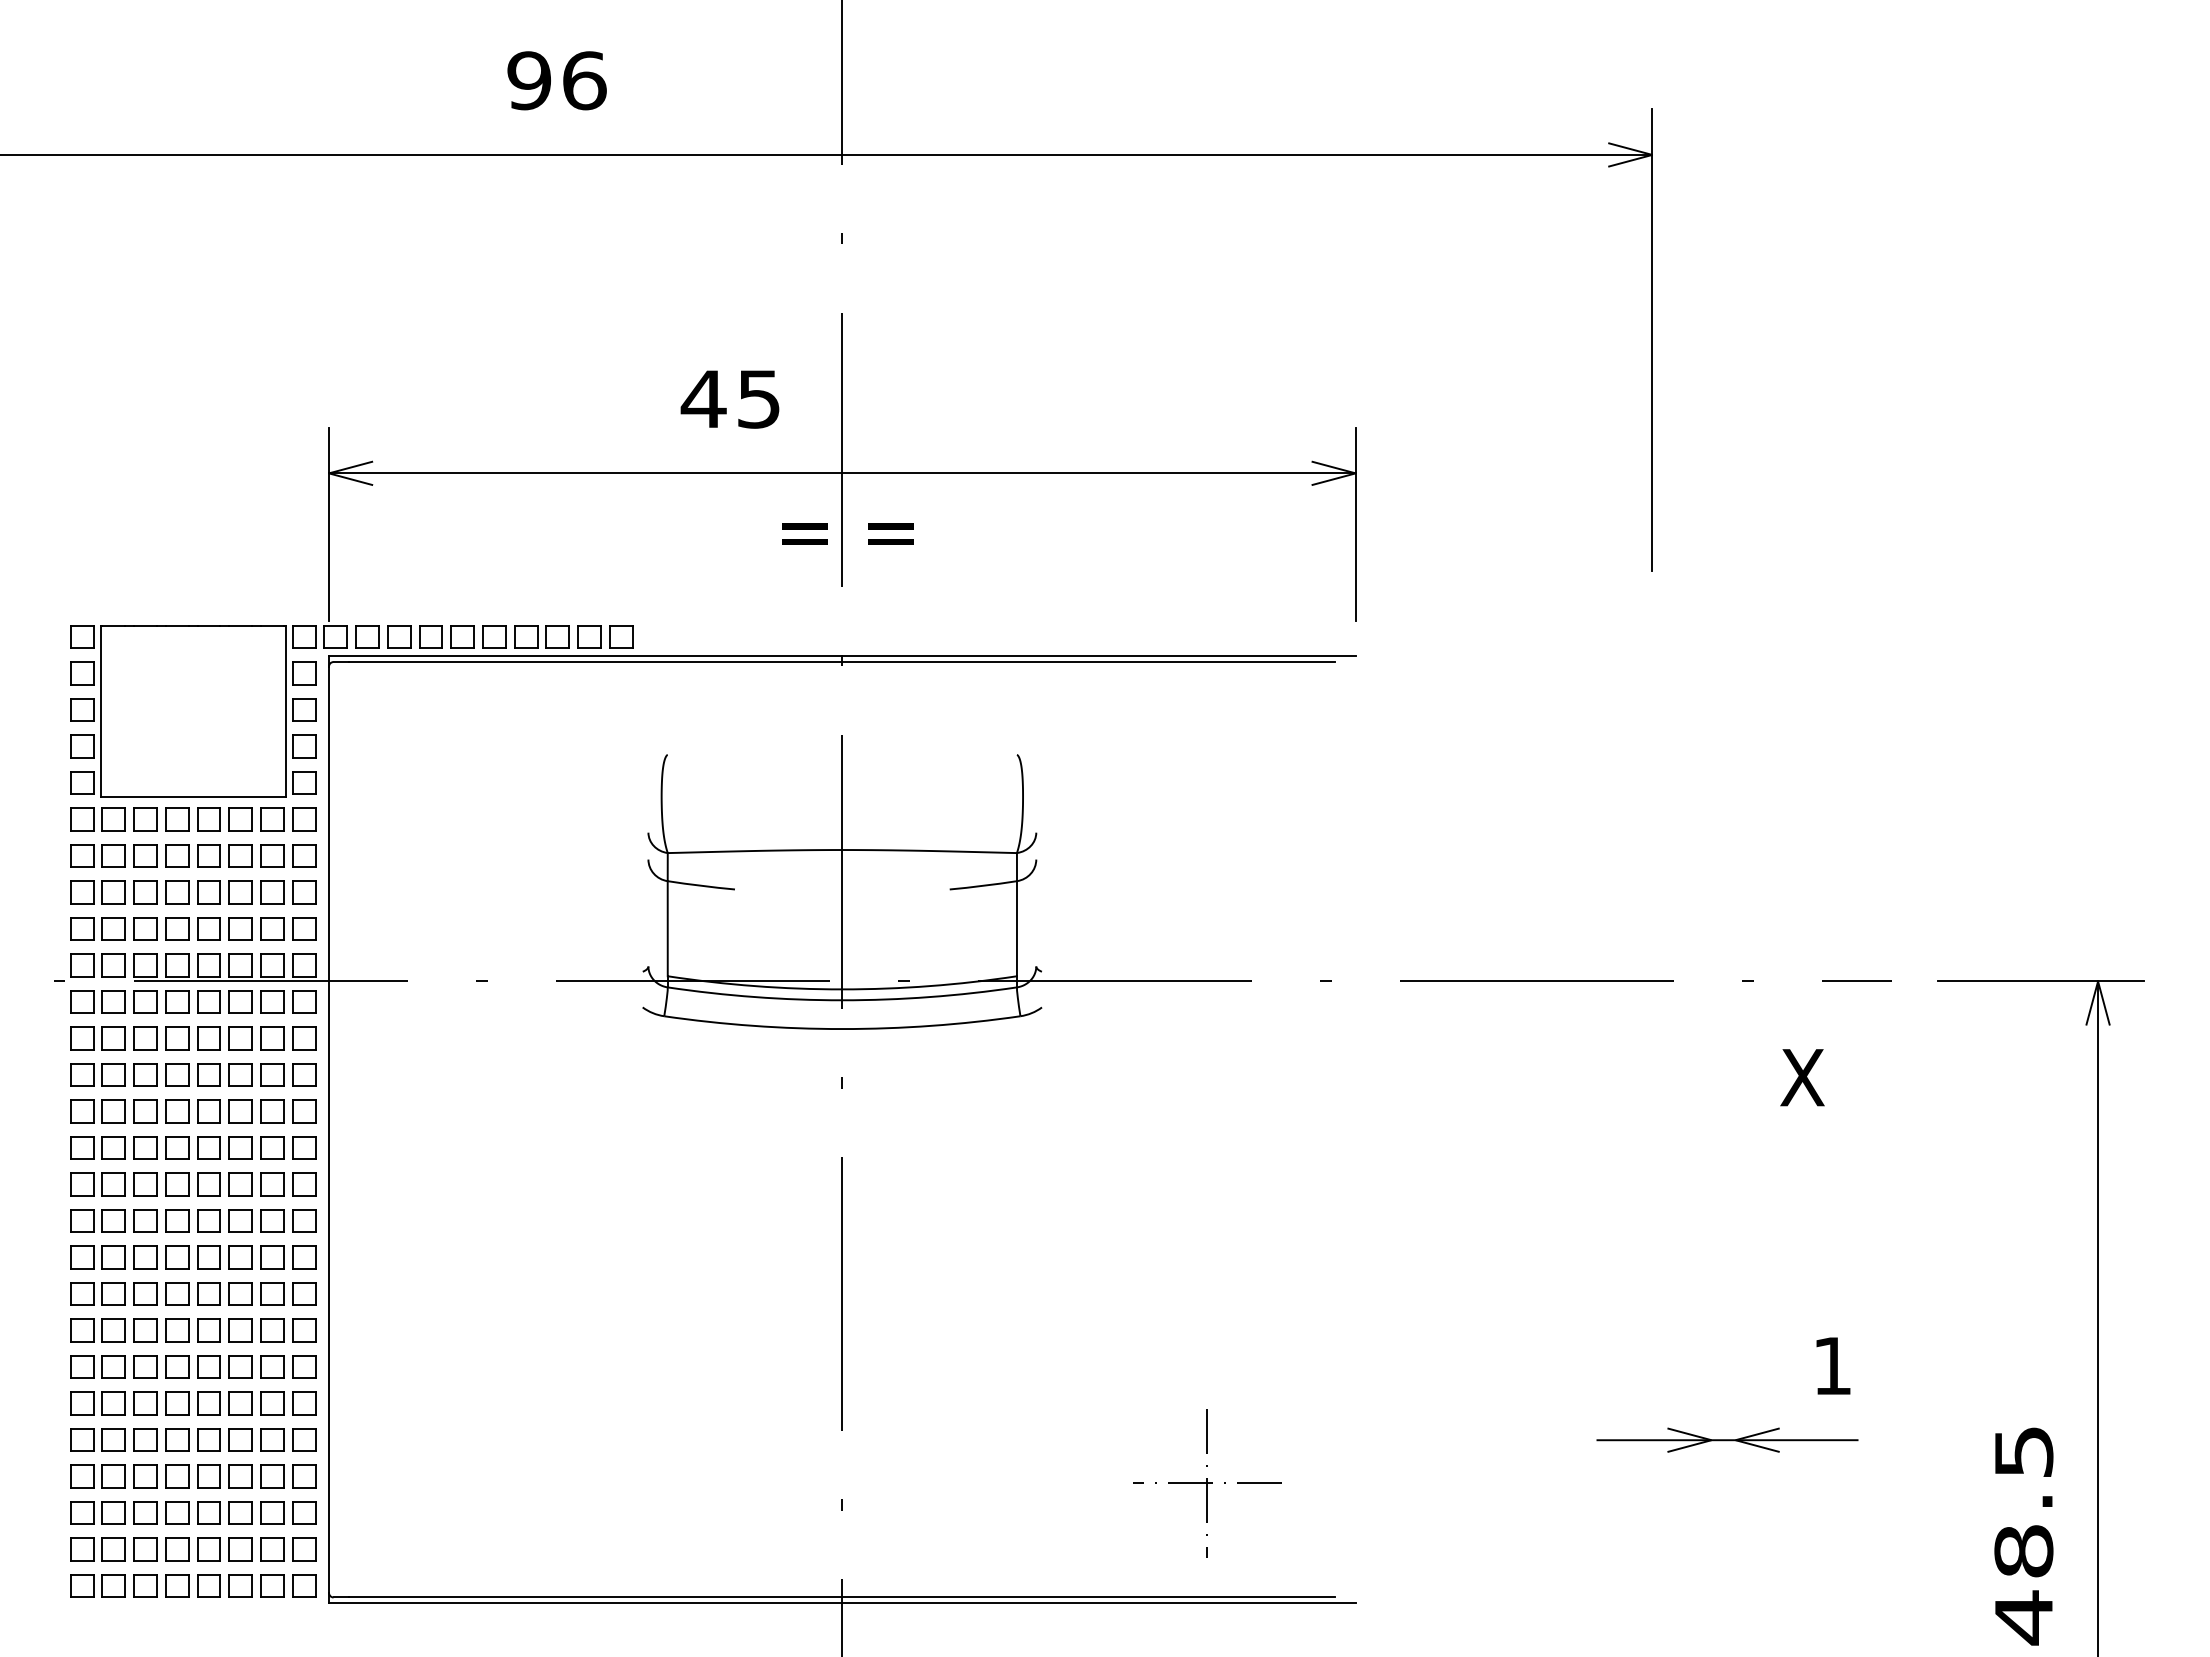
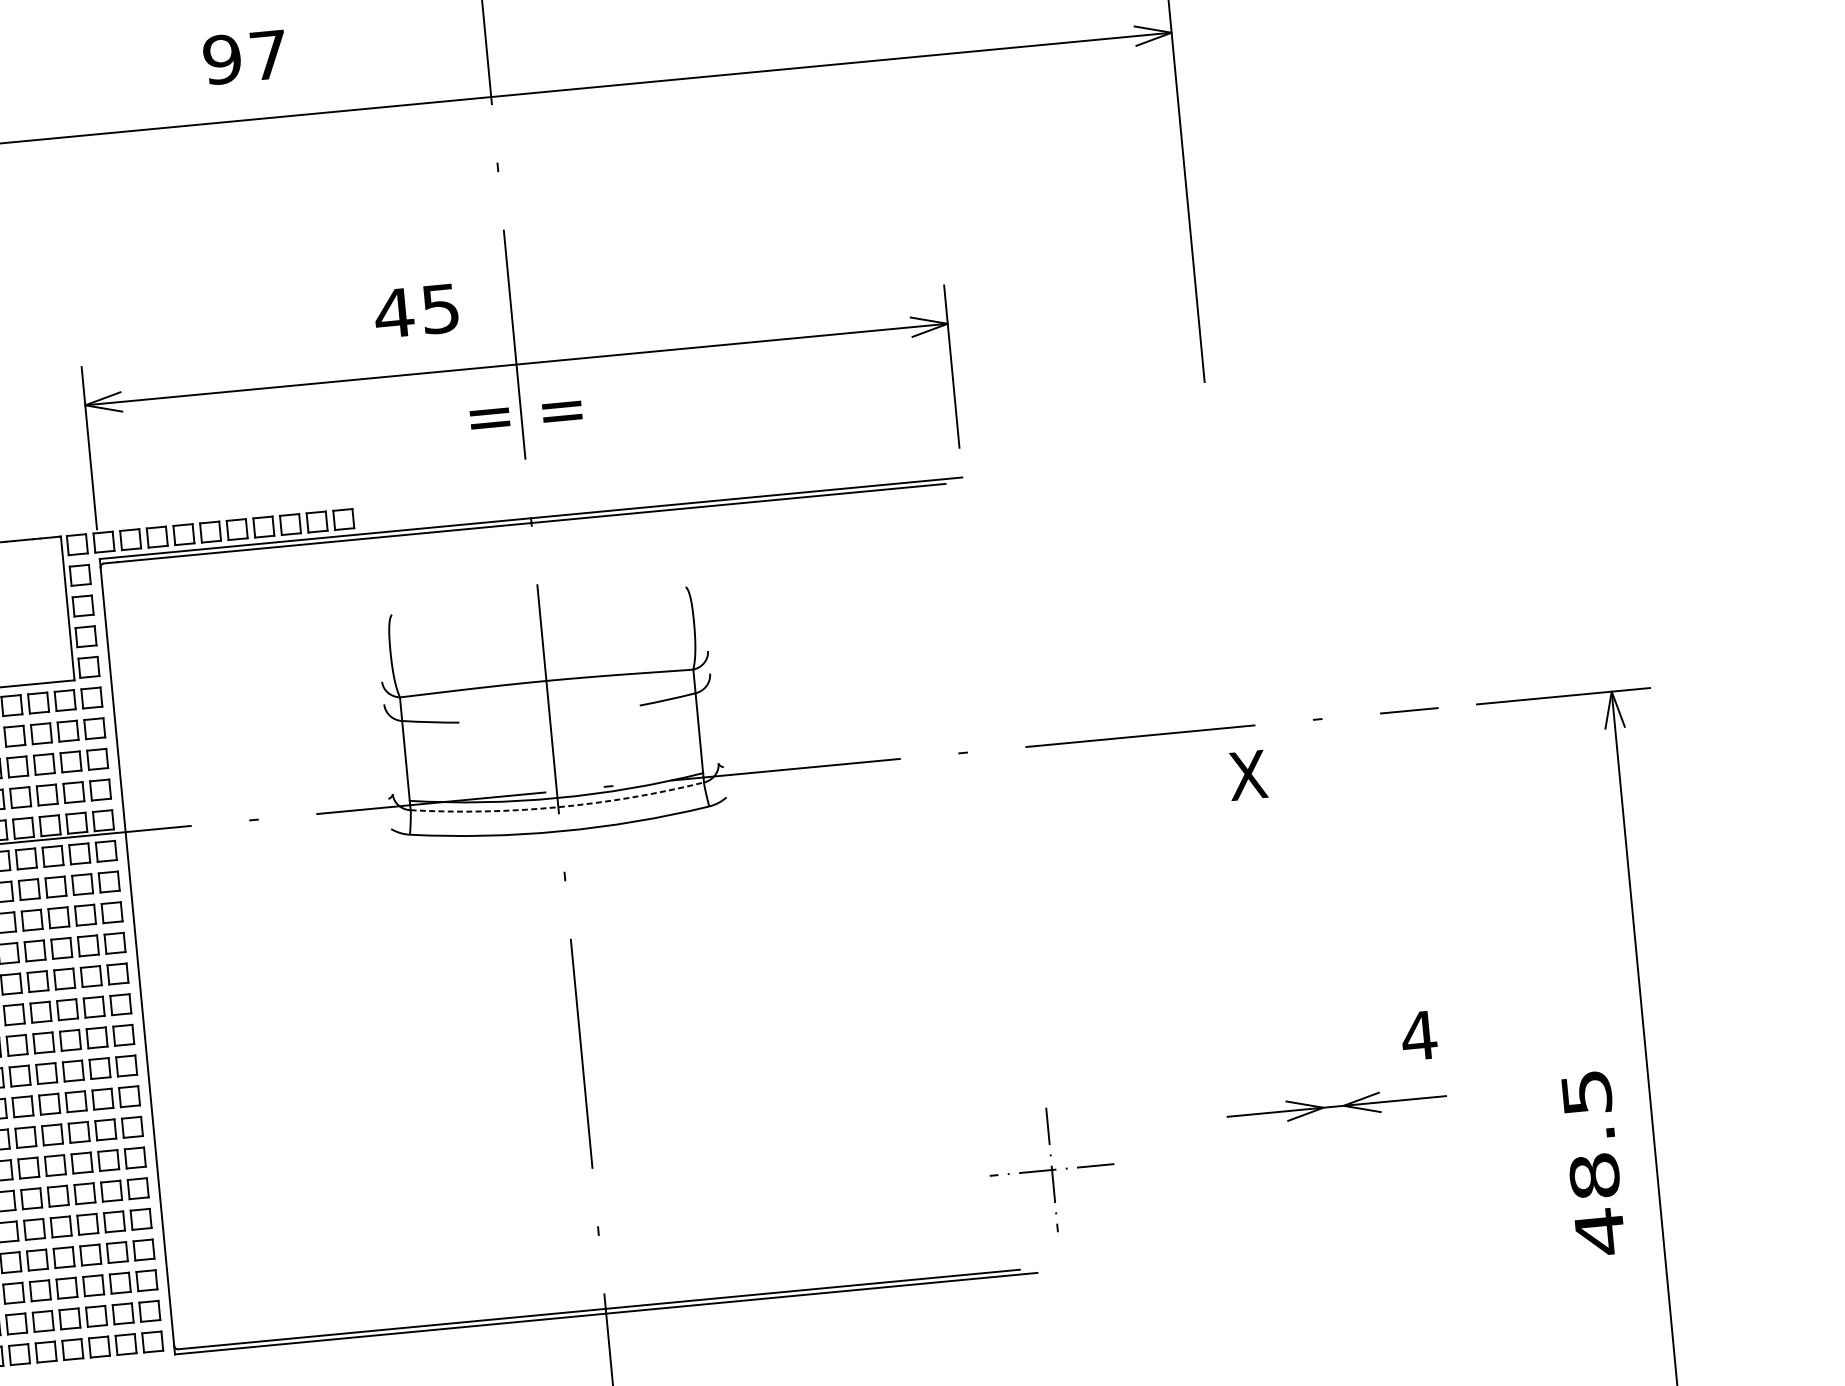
text: (584, 80) -> (268, 55), 96 -> 97
arc: (842, 1000) -> (558, 807), solid -> dashed
text: (1802, 1077) -> (1247, 775), moved
text: (1832, 1365) -> (1419, 1035), 1 -> 4
part: (1207, 1483) -> (1052, 1170), moved

